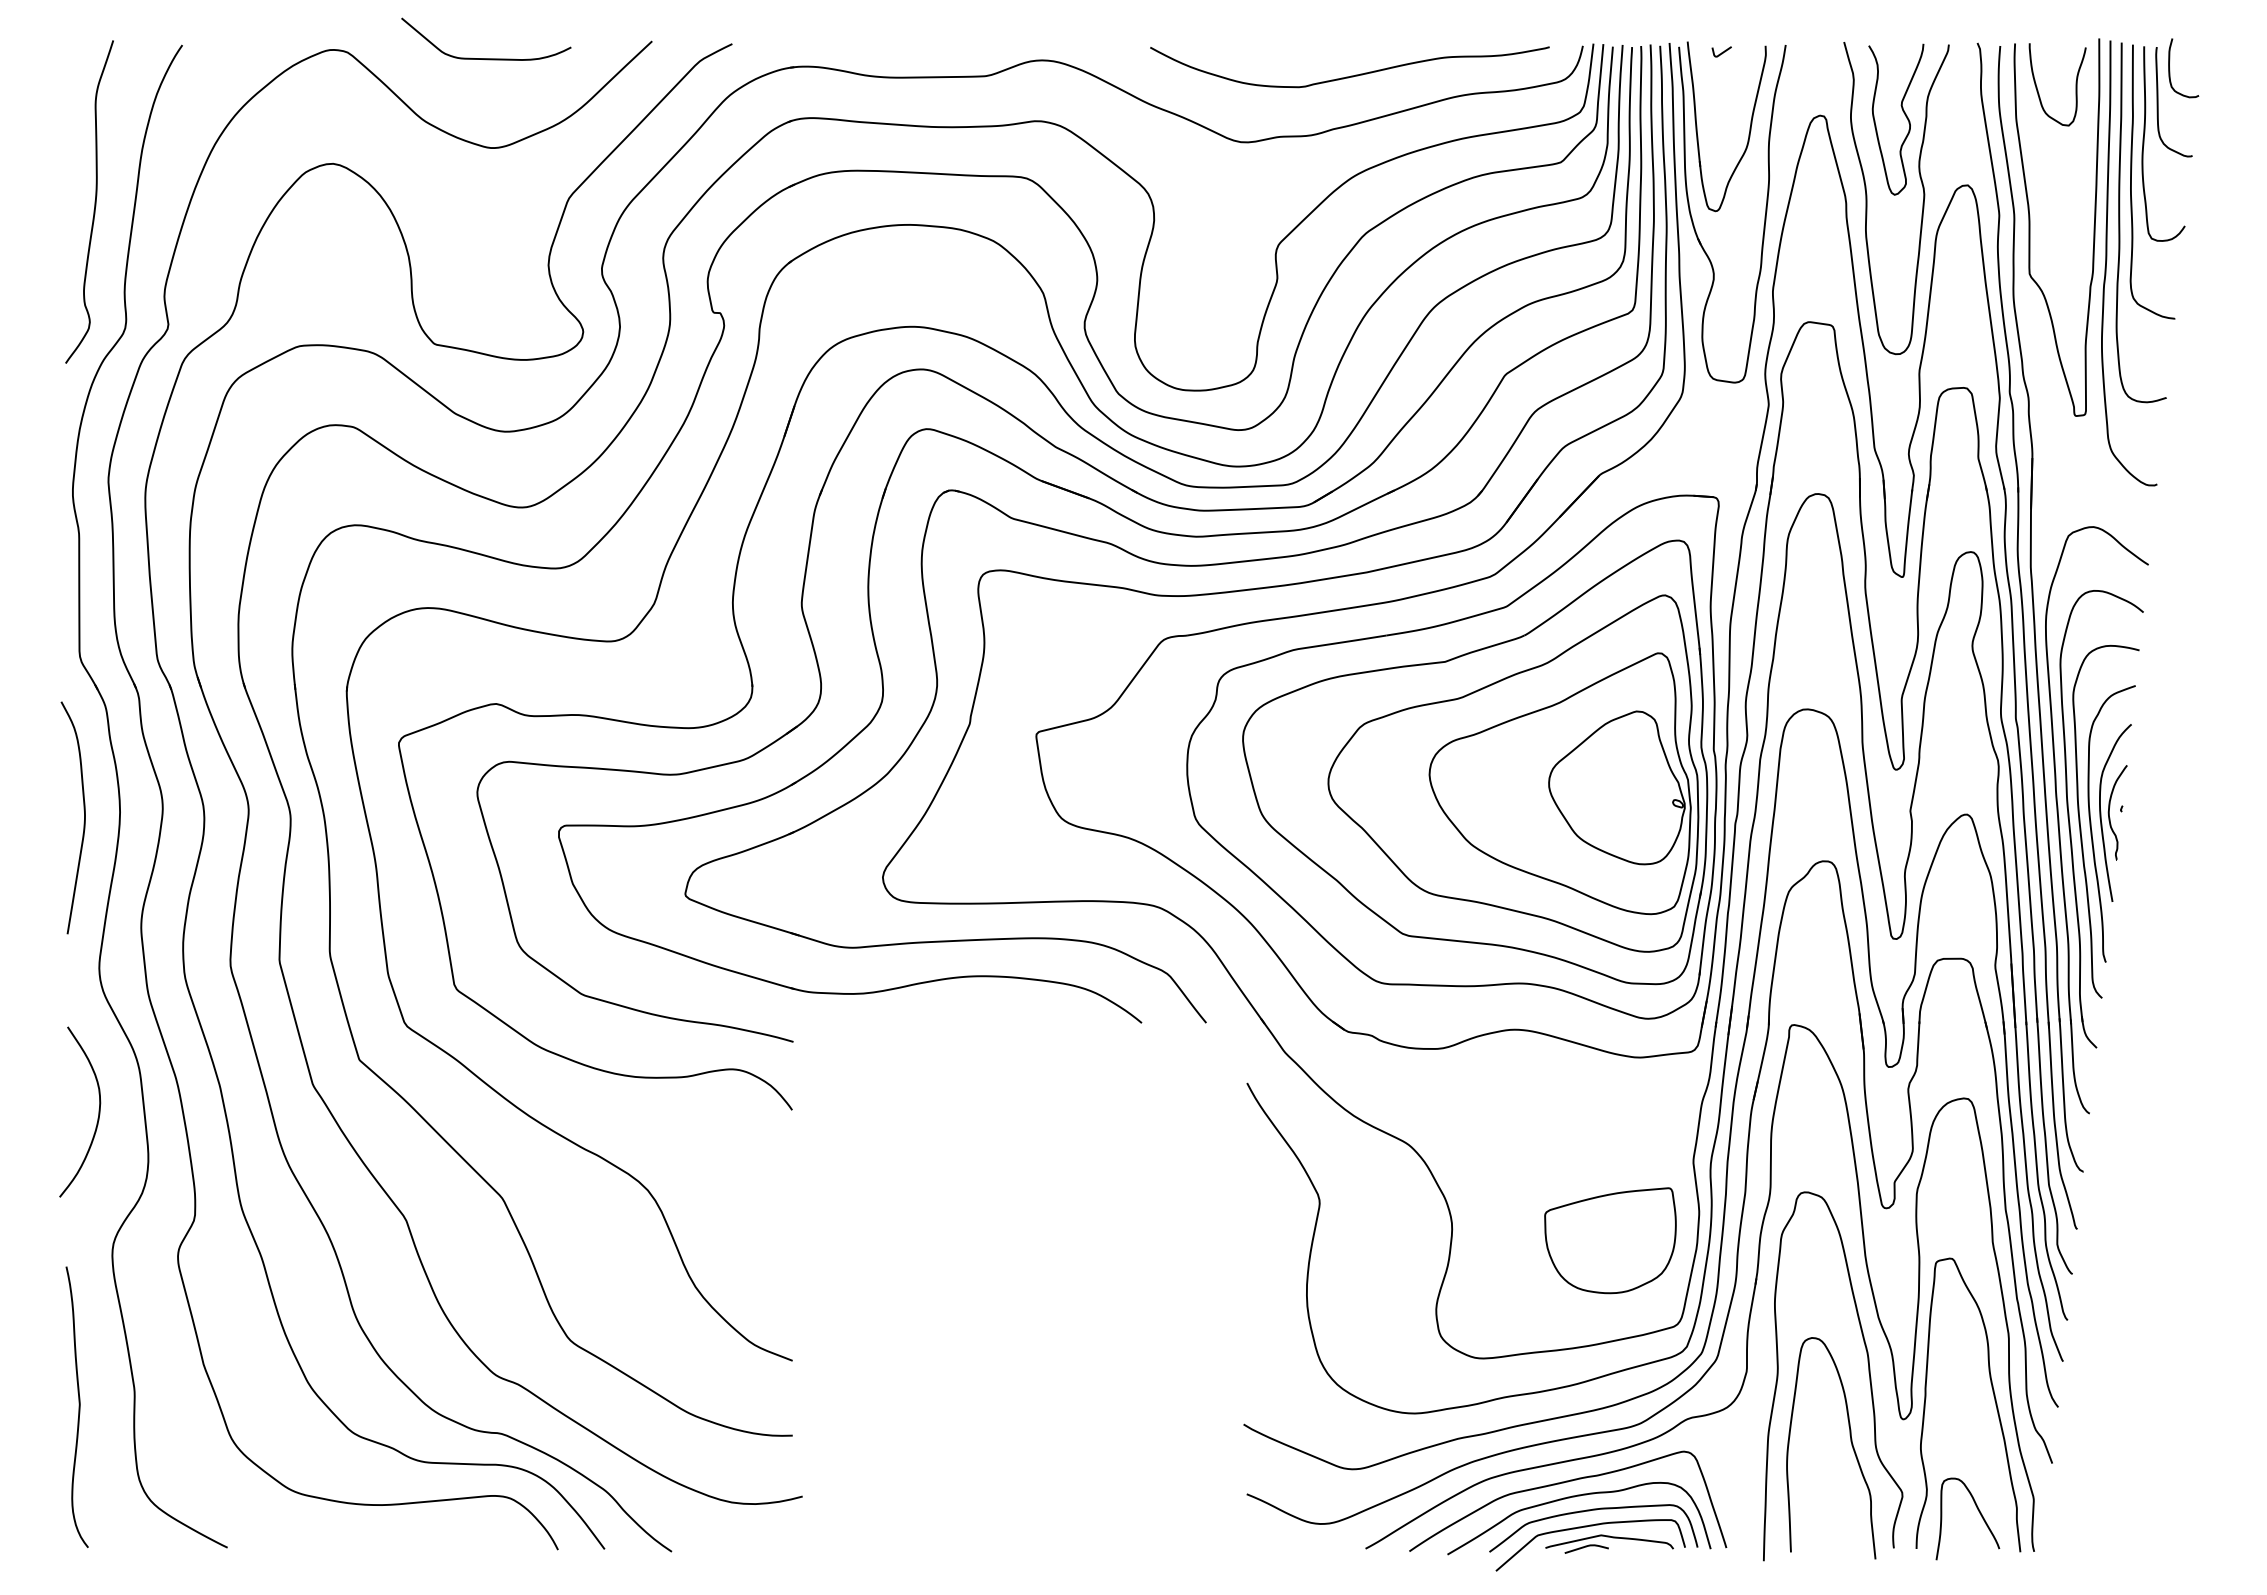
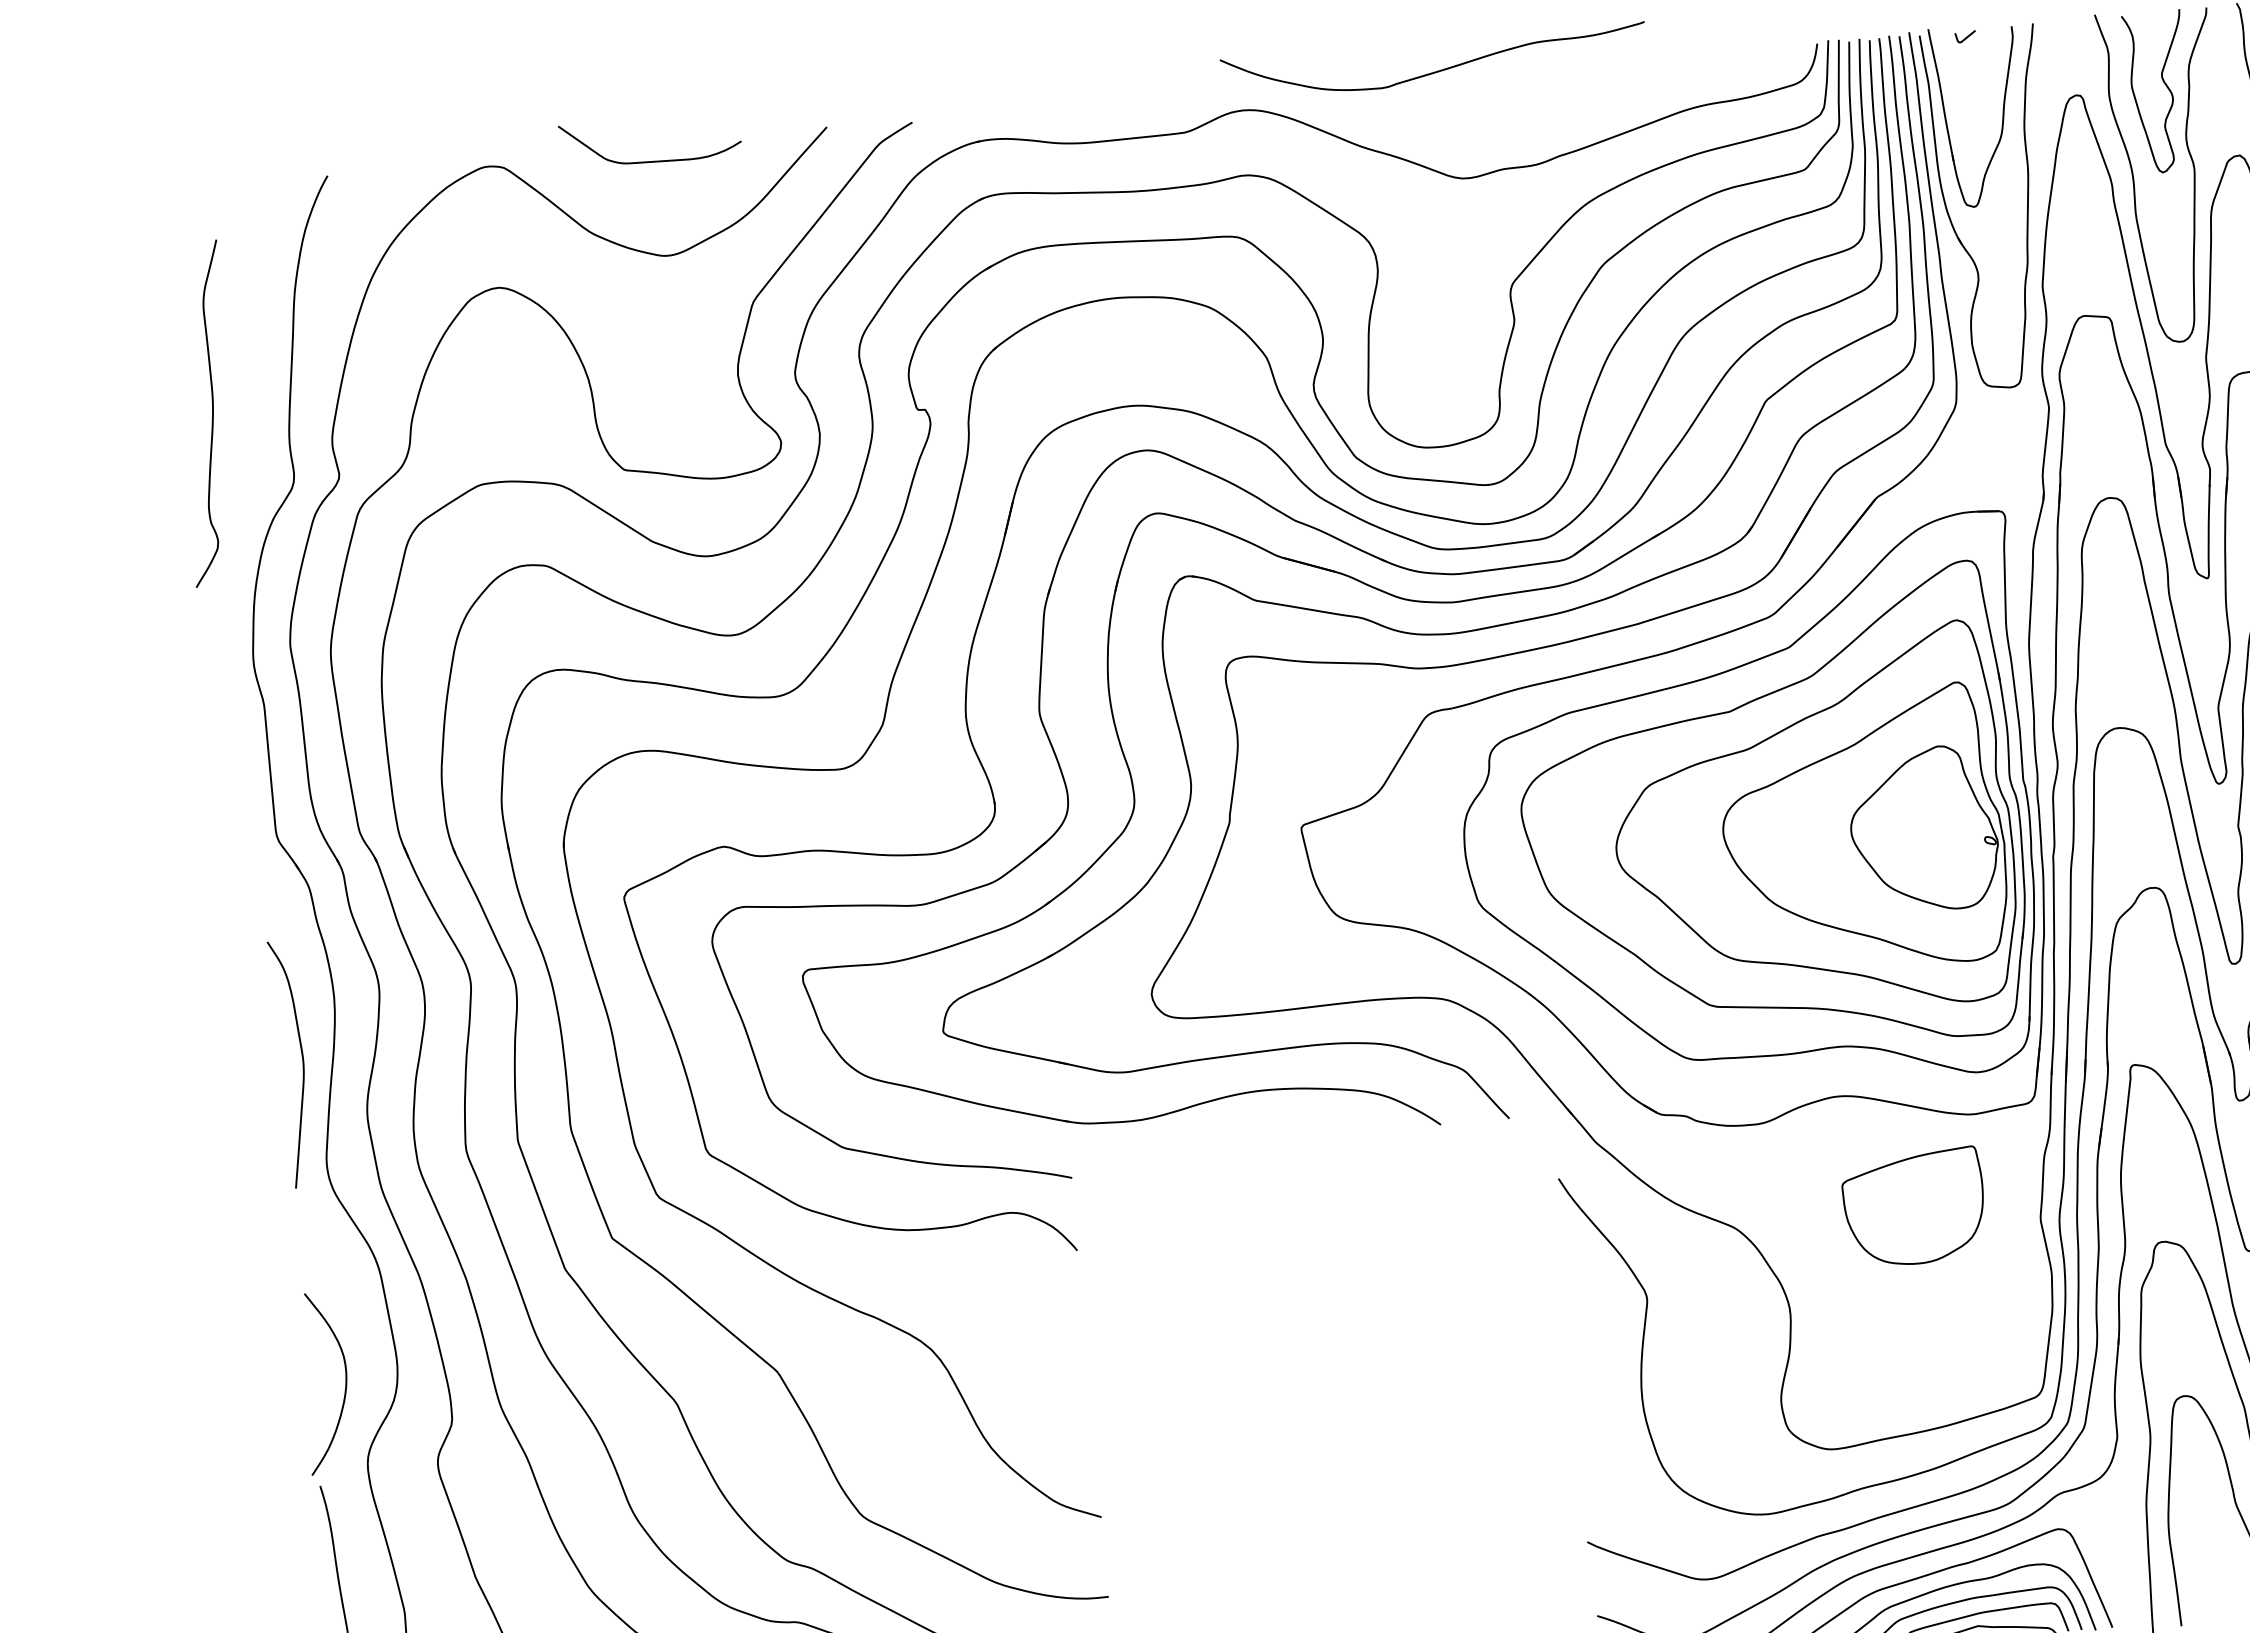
curve: (1351, 75) -> (1436, 70), moved
curve: (94, 201) -> (211, 412), moved
curve: (84, 817) -> (302, 1062), moved
curve: (98, 1111) -> (345, 1380), moved
part: (1610, 1240) -> (1914, 1207), moved

